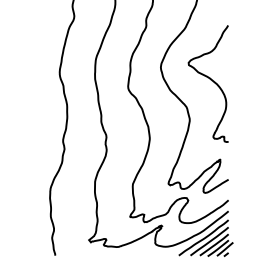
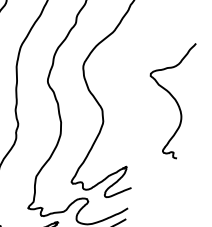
curve: (210, 80) -> (169, 94), moved

